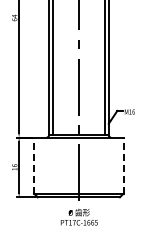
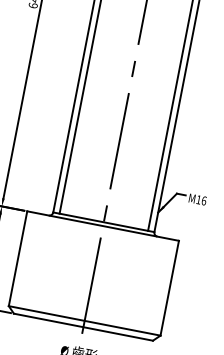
line: (34, 165) -> (18, 258), dashed -> solid
line: (123, 165) -> (169, 288), dashed -> solid

